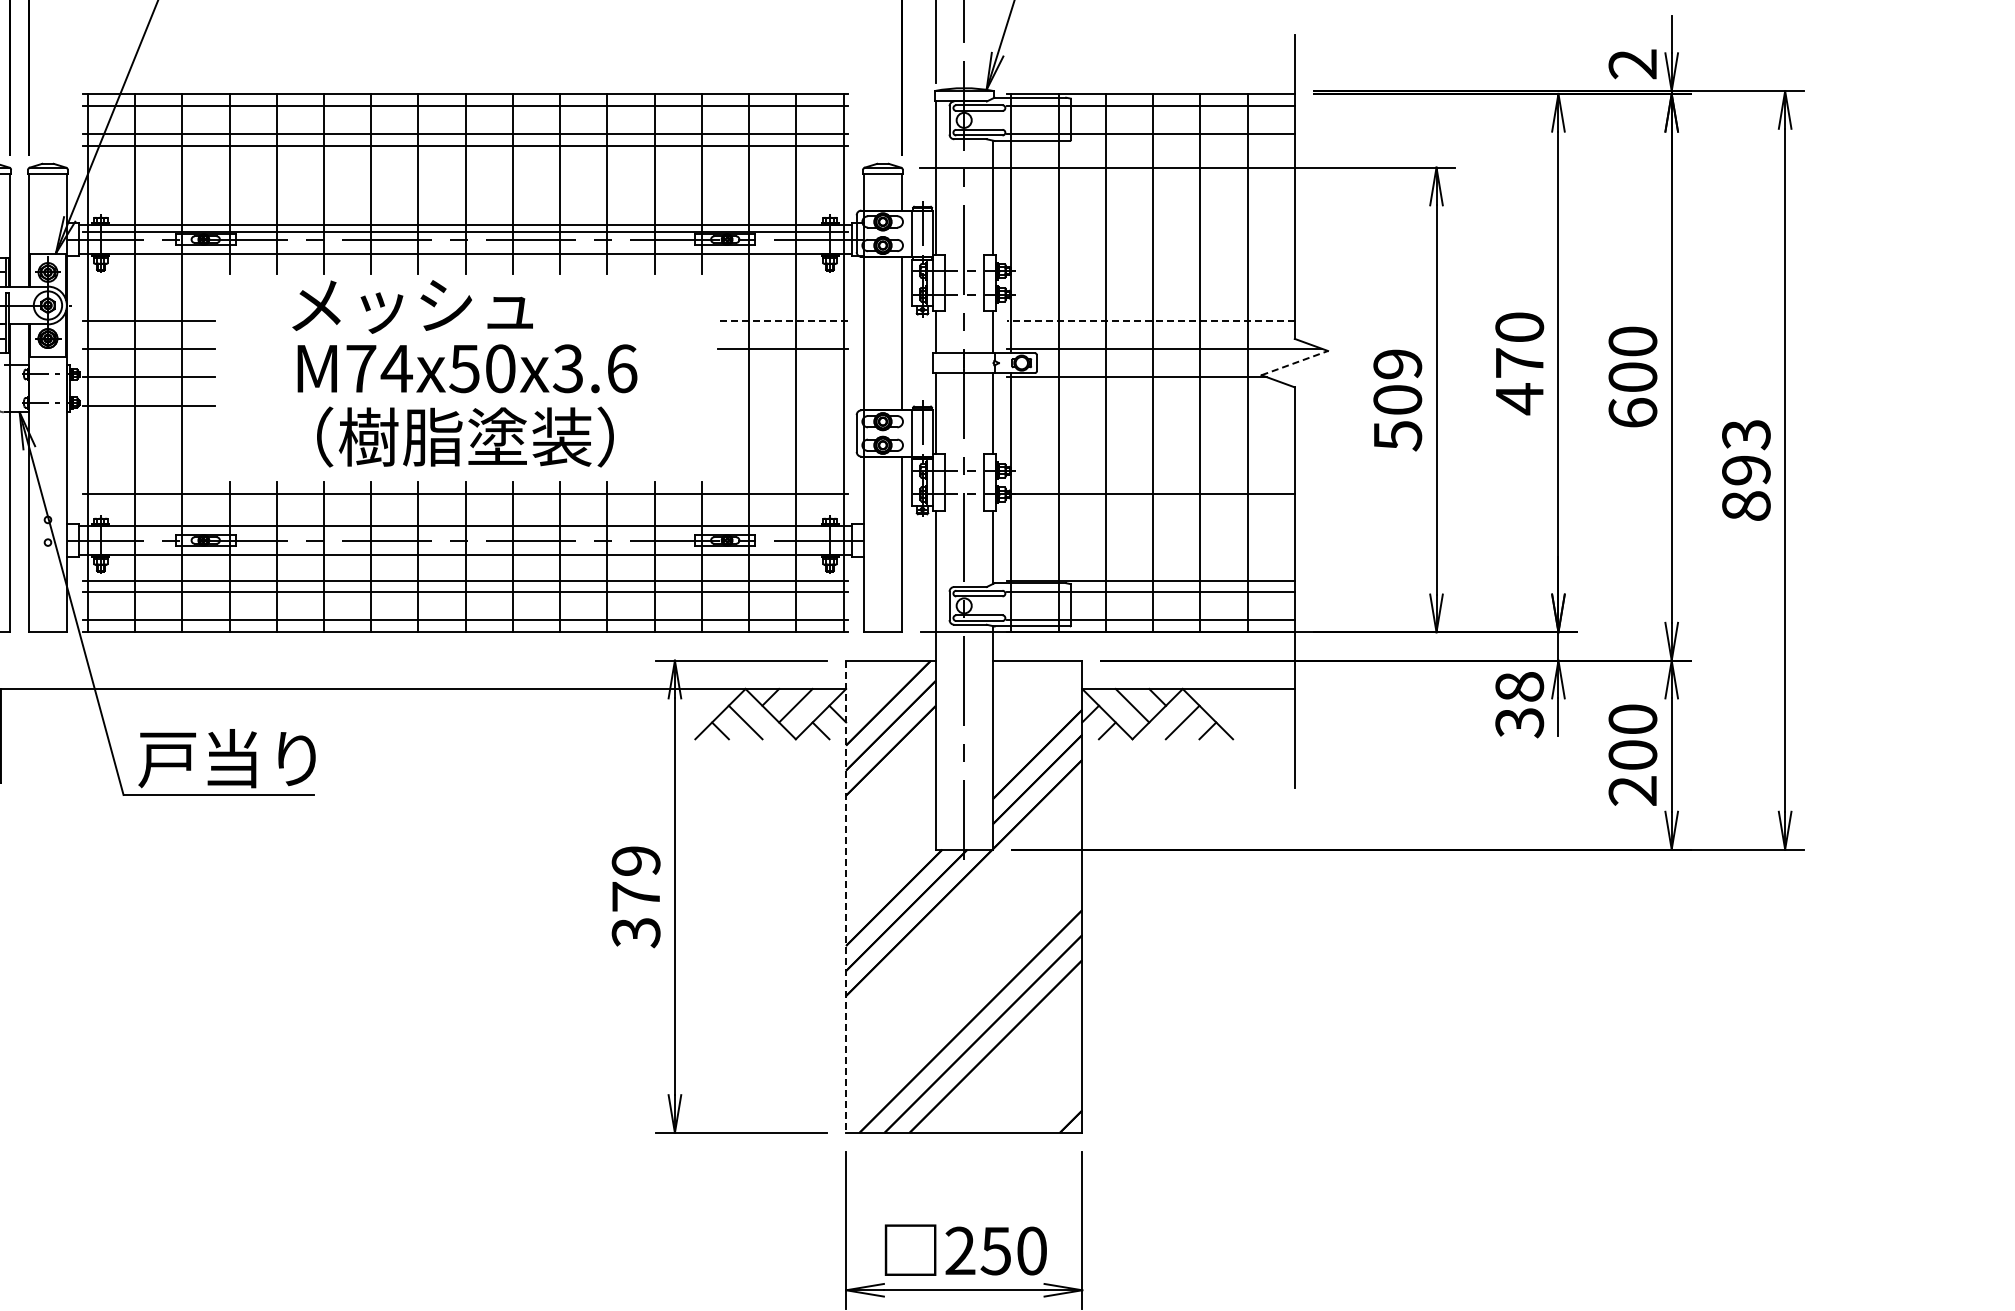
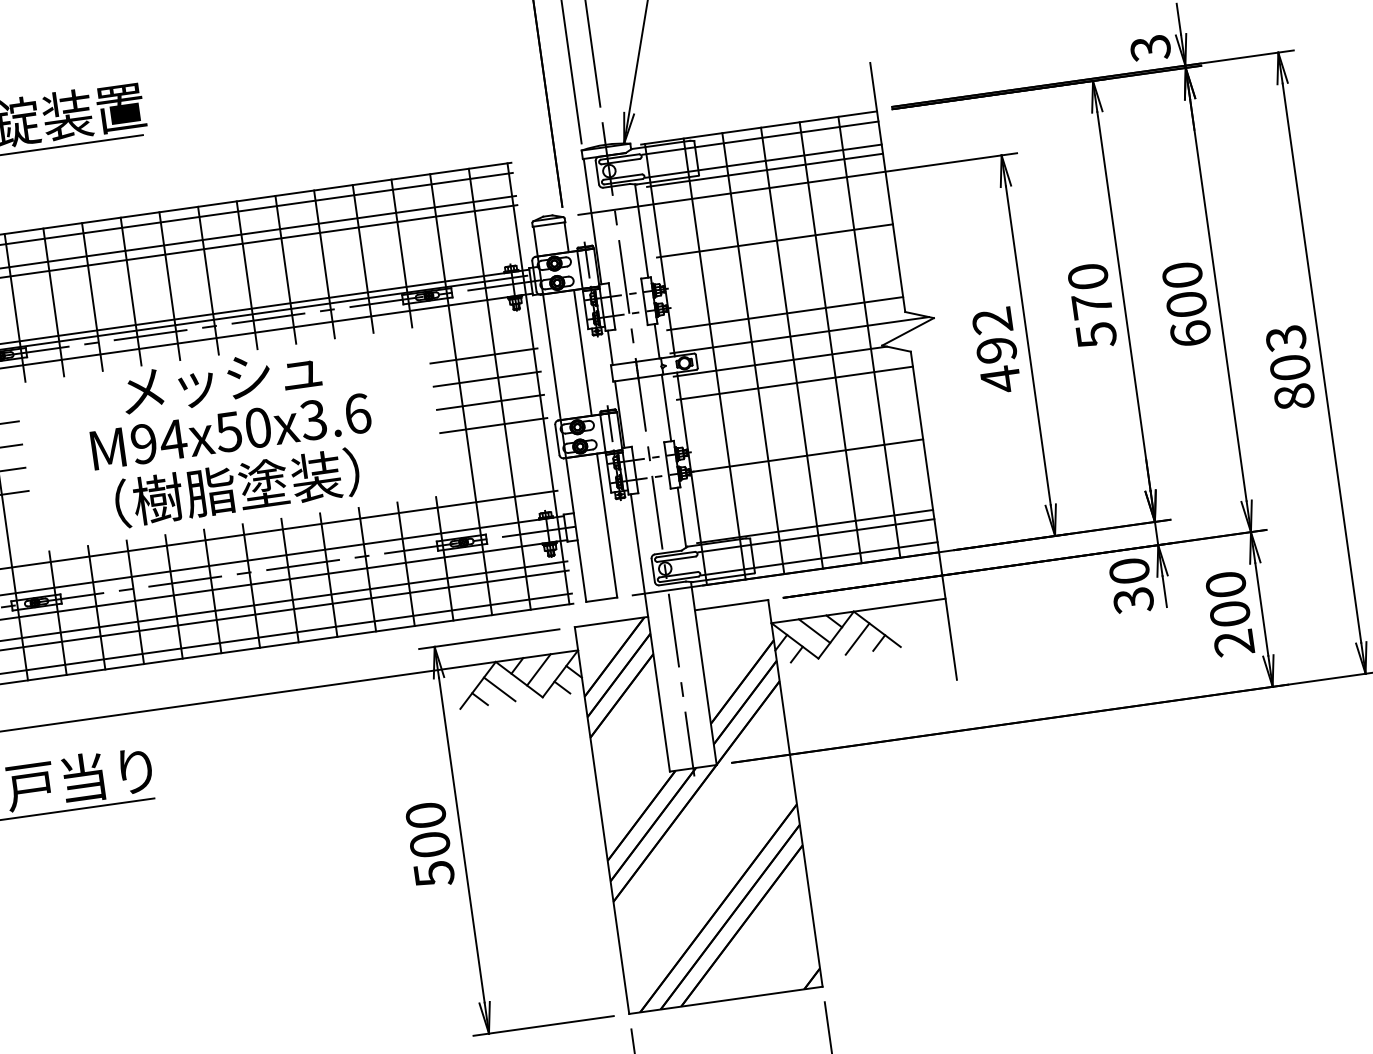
text: (1633, 64) -> (1151, 48), 2 -> 3
line: (1150, 145) -> (764, 170), added
line: (1150, 231) -> (774, 240), added
text: (412, 306) -> (221, 381), moved
line: (782, 320) -> (483, 355), dashed -> solid
line: (1150, 320) -> (784, 313), dashed -> solid
line: (1295, 362) -> (908, 331), dashed -> solid
text: (361, 368) -> (144, 443), M74x50x3.6 -> M94x50x3.6
line: (782, 377) -> (490, 402), added
text: (1520, 399) -> (1097, 335), 470 -> 570
text: (1397, 400) -> (996, 350), 509 -> 492
line: (782, 405) -> (493, 425), added
line: (1150, 405) -> (794, 383), added
text: (1746, 470) -> (1290, 367), 893 -> 803
text: (1519, 686) -> (1129, 570), 38 -> 30
text: (635, 897) -> (429, 845), 379 -> 500
line: (846, 897) -> (602, 821), dashed -> solid

